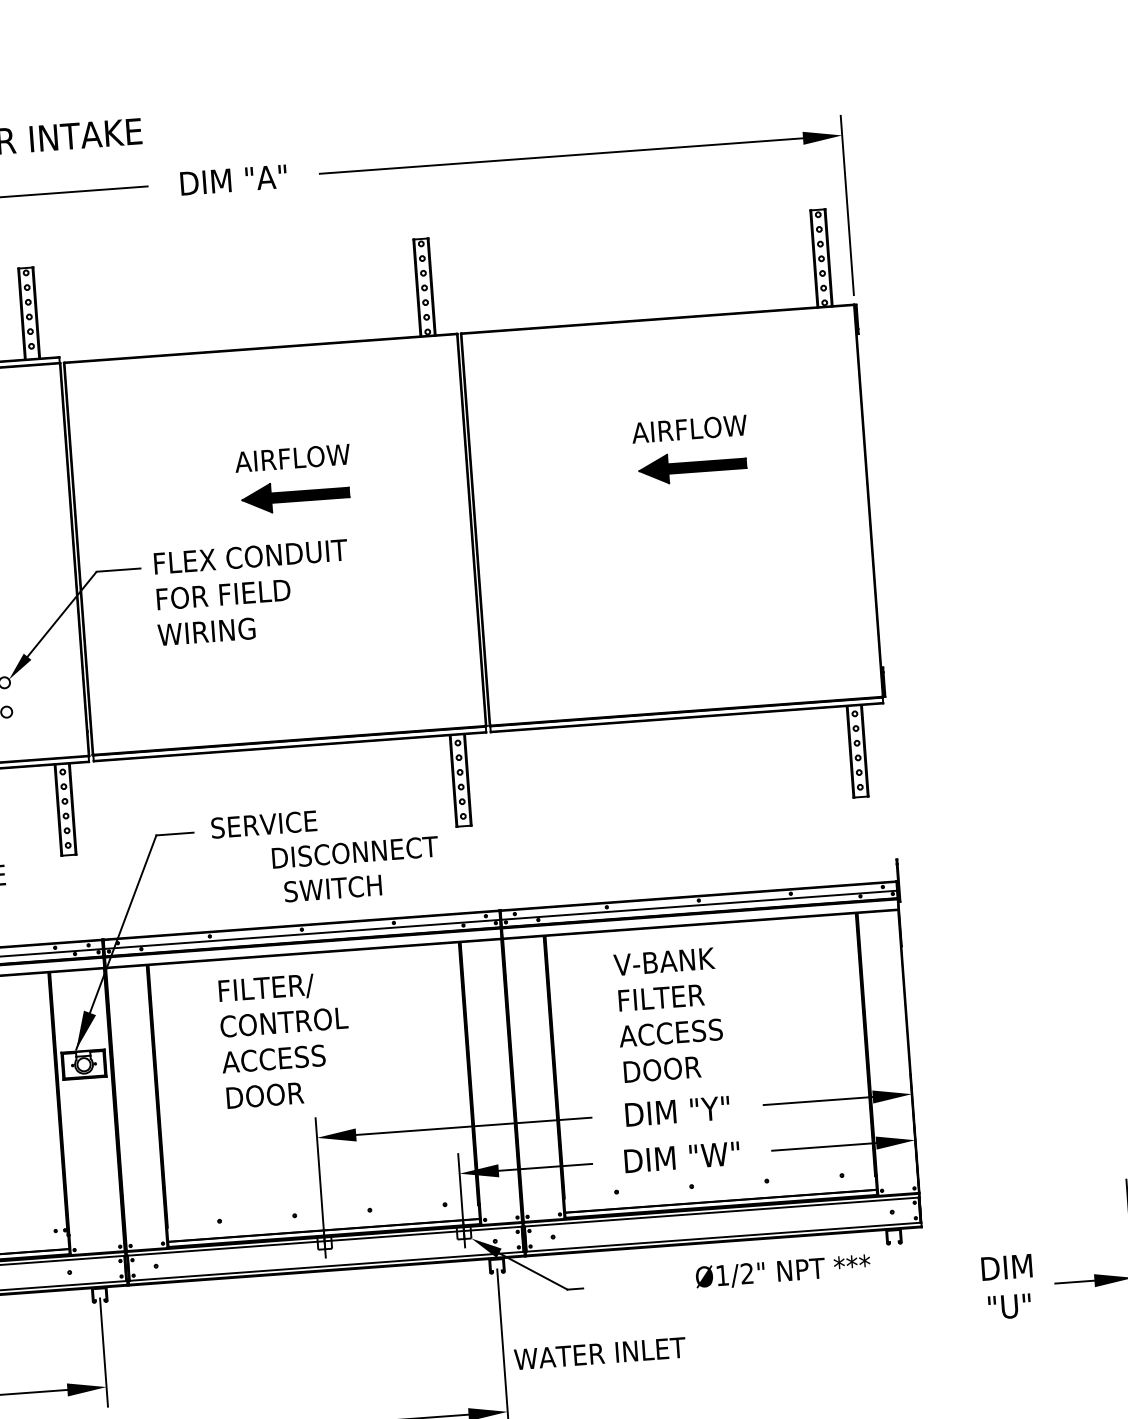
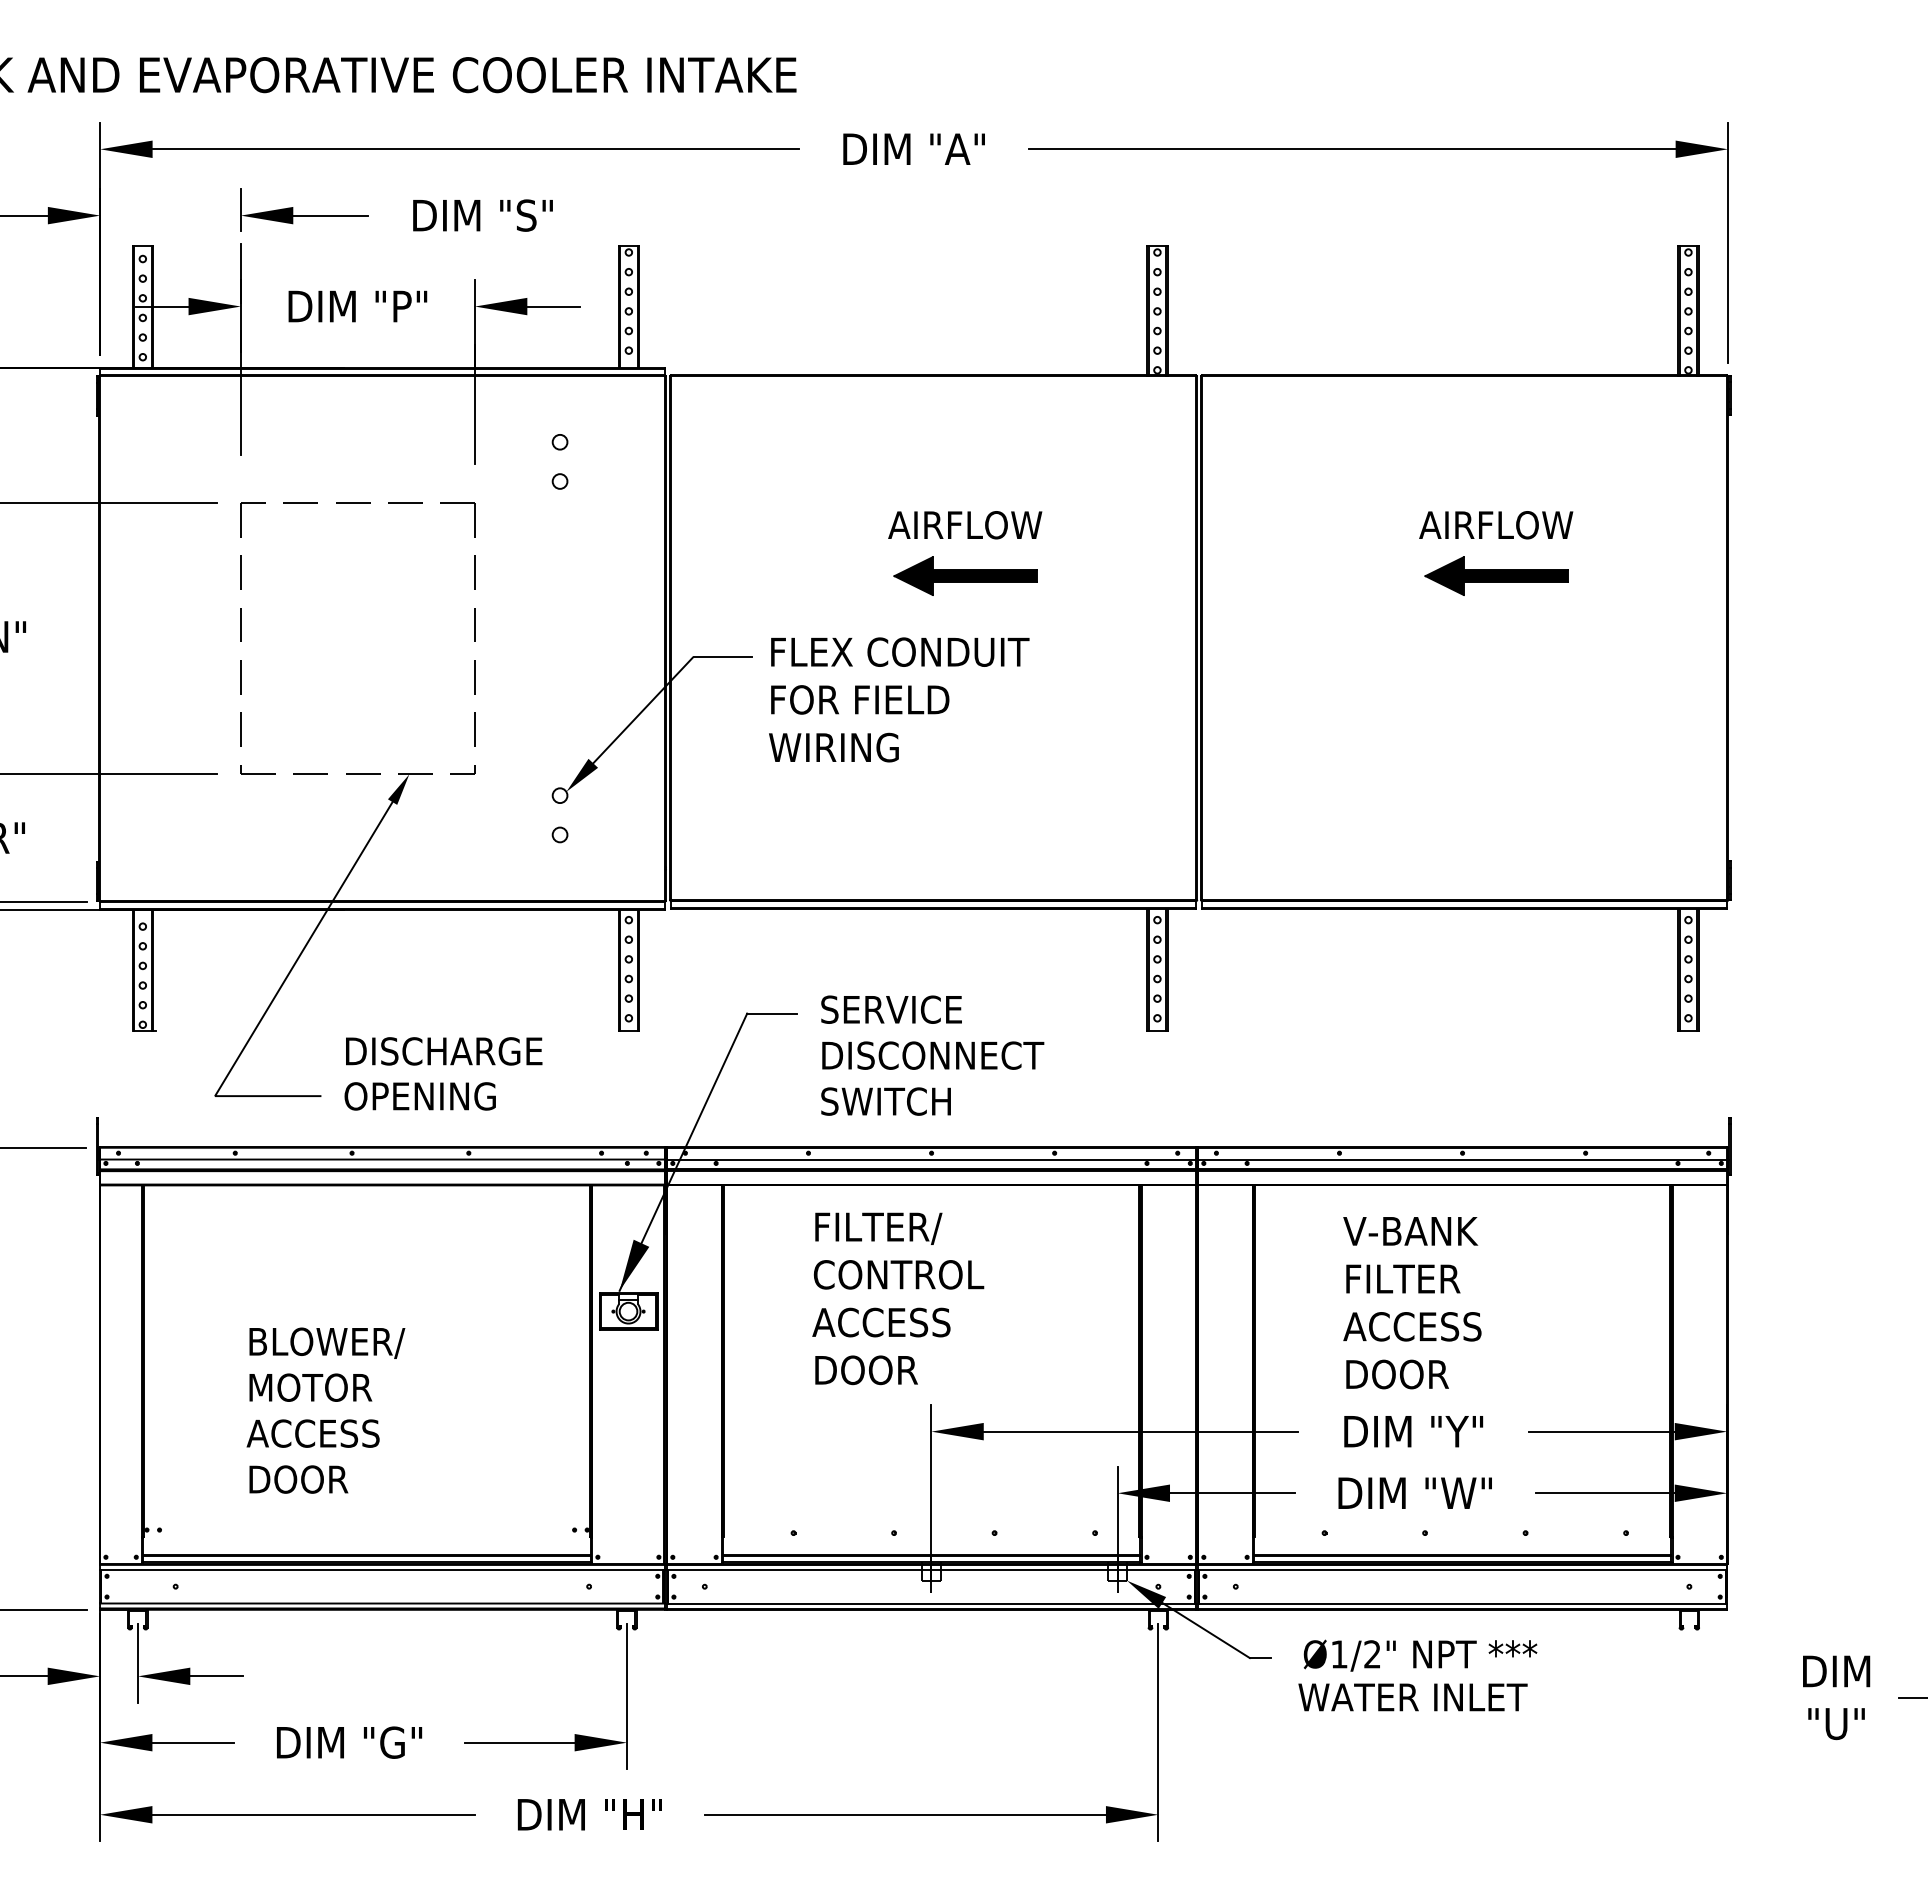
text: (355, 852) -> (933, 1055), moved
text: (332, 888) -> (885, 1101), moved
text: (783, 1271) -> (1420, 1655), moved
text: (599, 1353) -> (1412, 1697), moved

